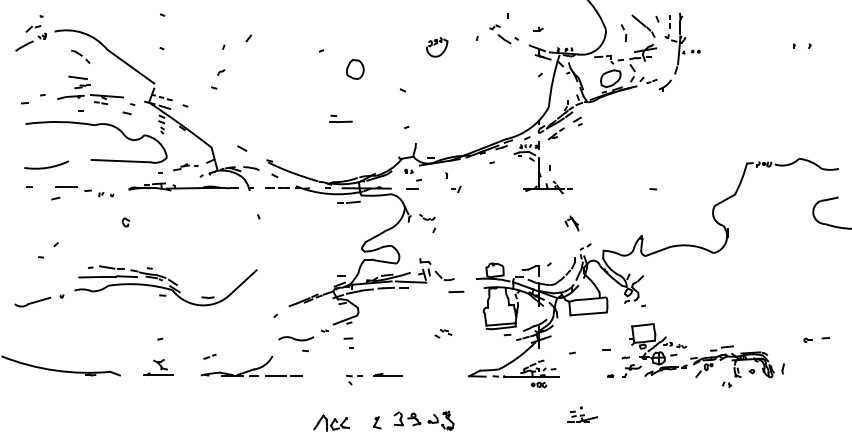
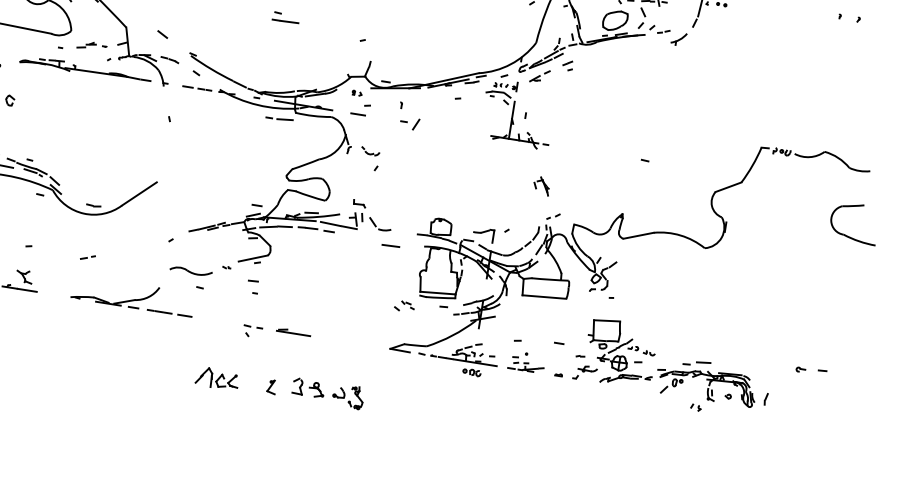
part: (456, 189) -> (410, 123), size x1.67
part: (443, 333) -> (404, 306), moved
line: (209, 356) -> (87, 257), moved
part: (582, 414) -> (526, 362), moved

